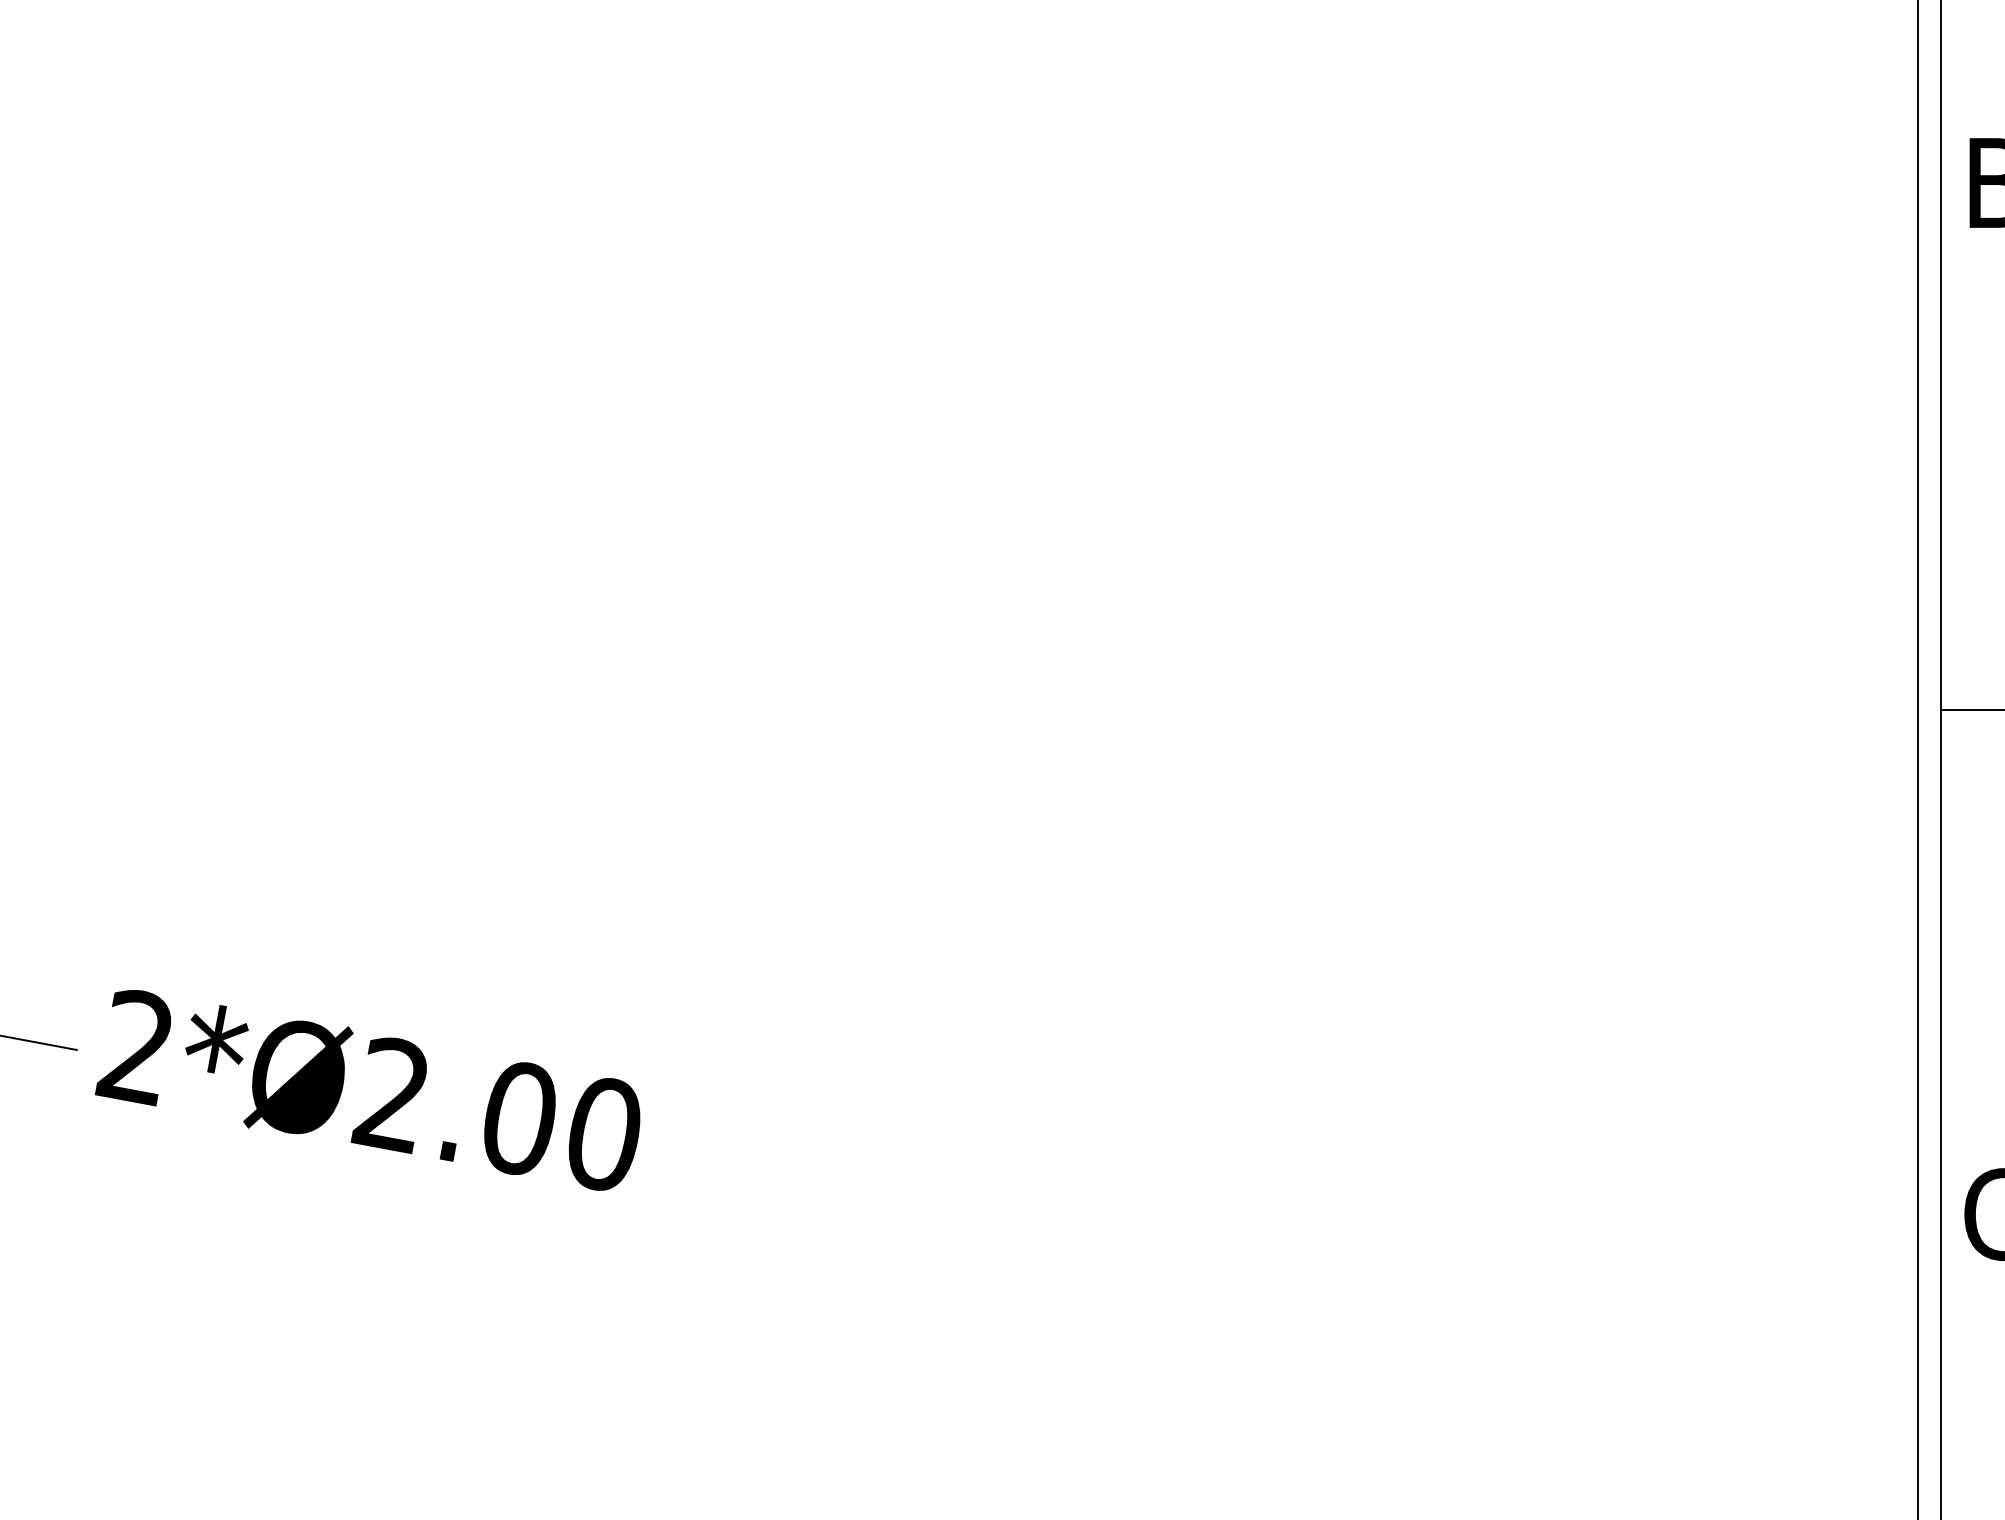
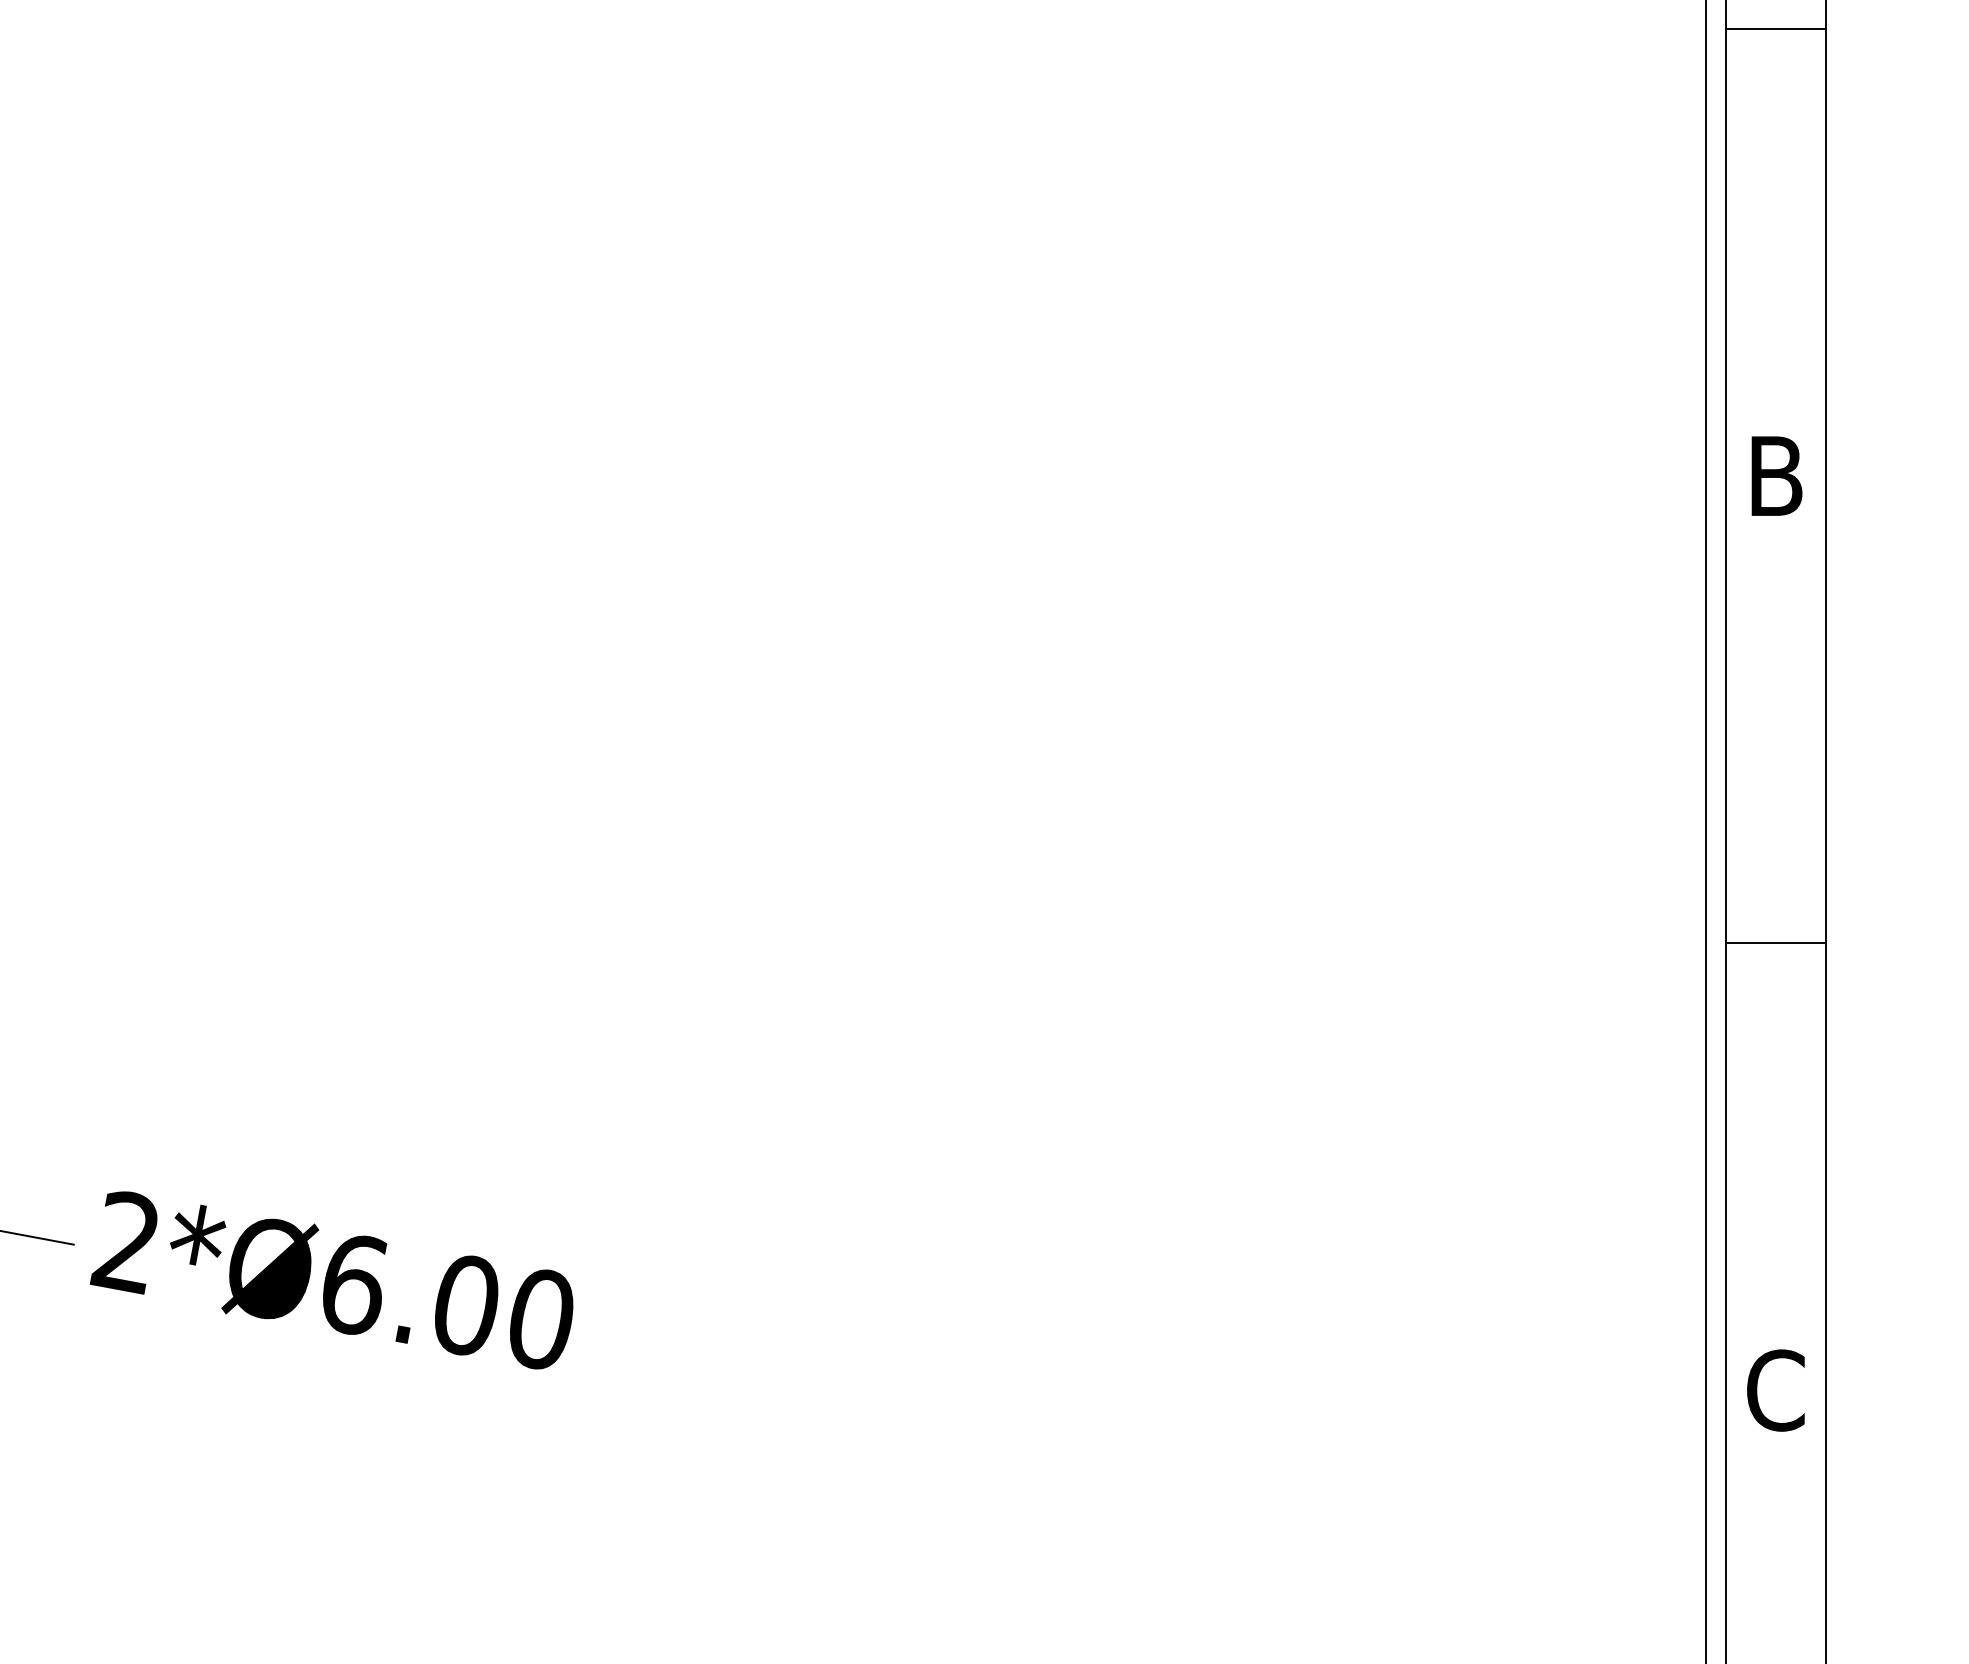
text: (390, 1094) -> (351, 1284), 2*Ø2.00 -> 2*Ø6.00

